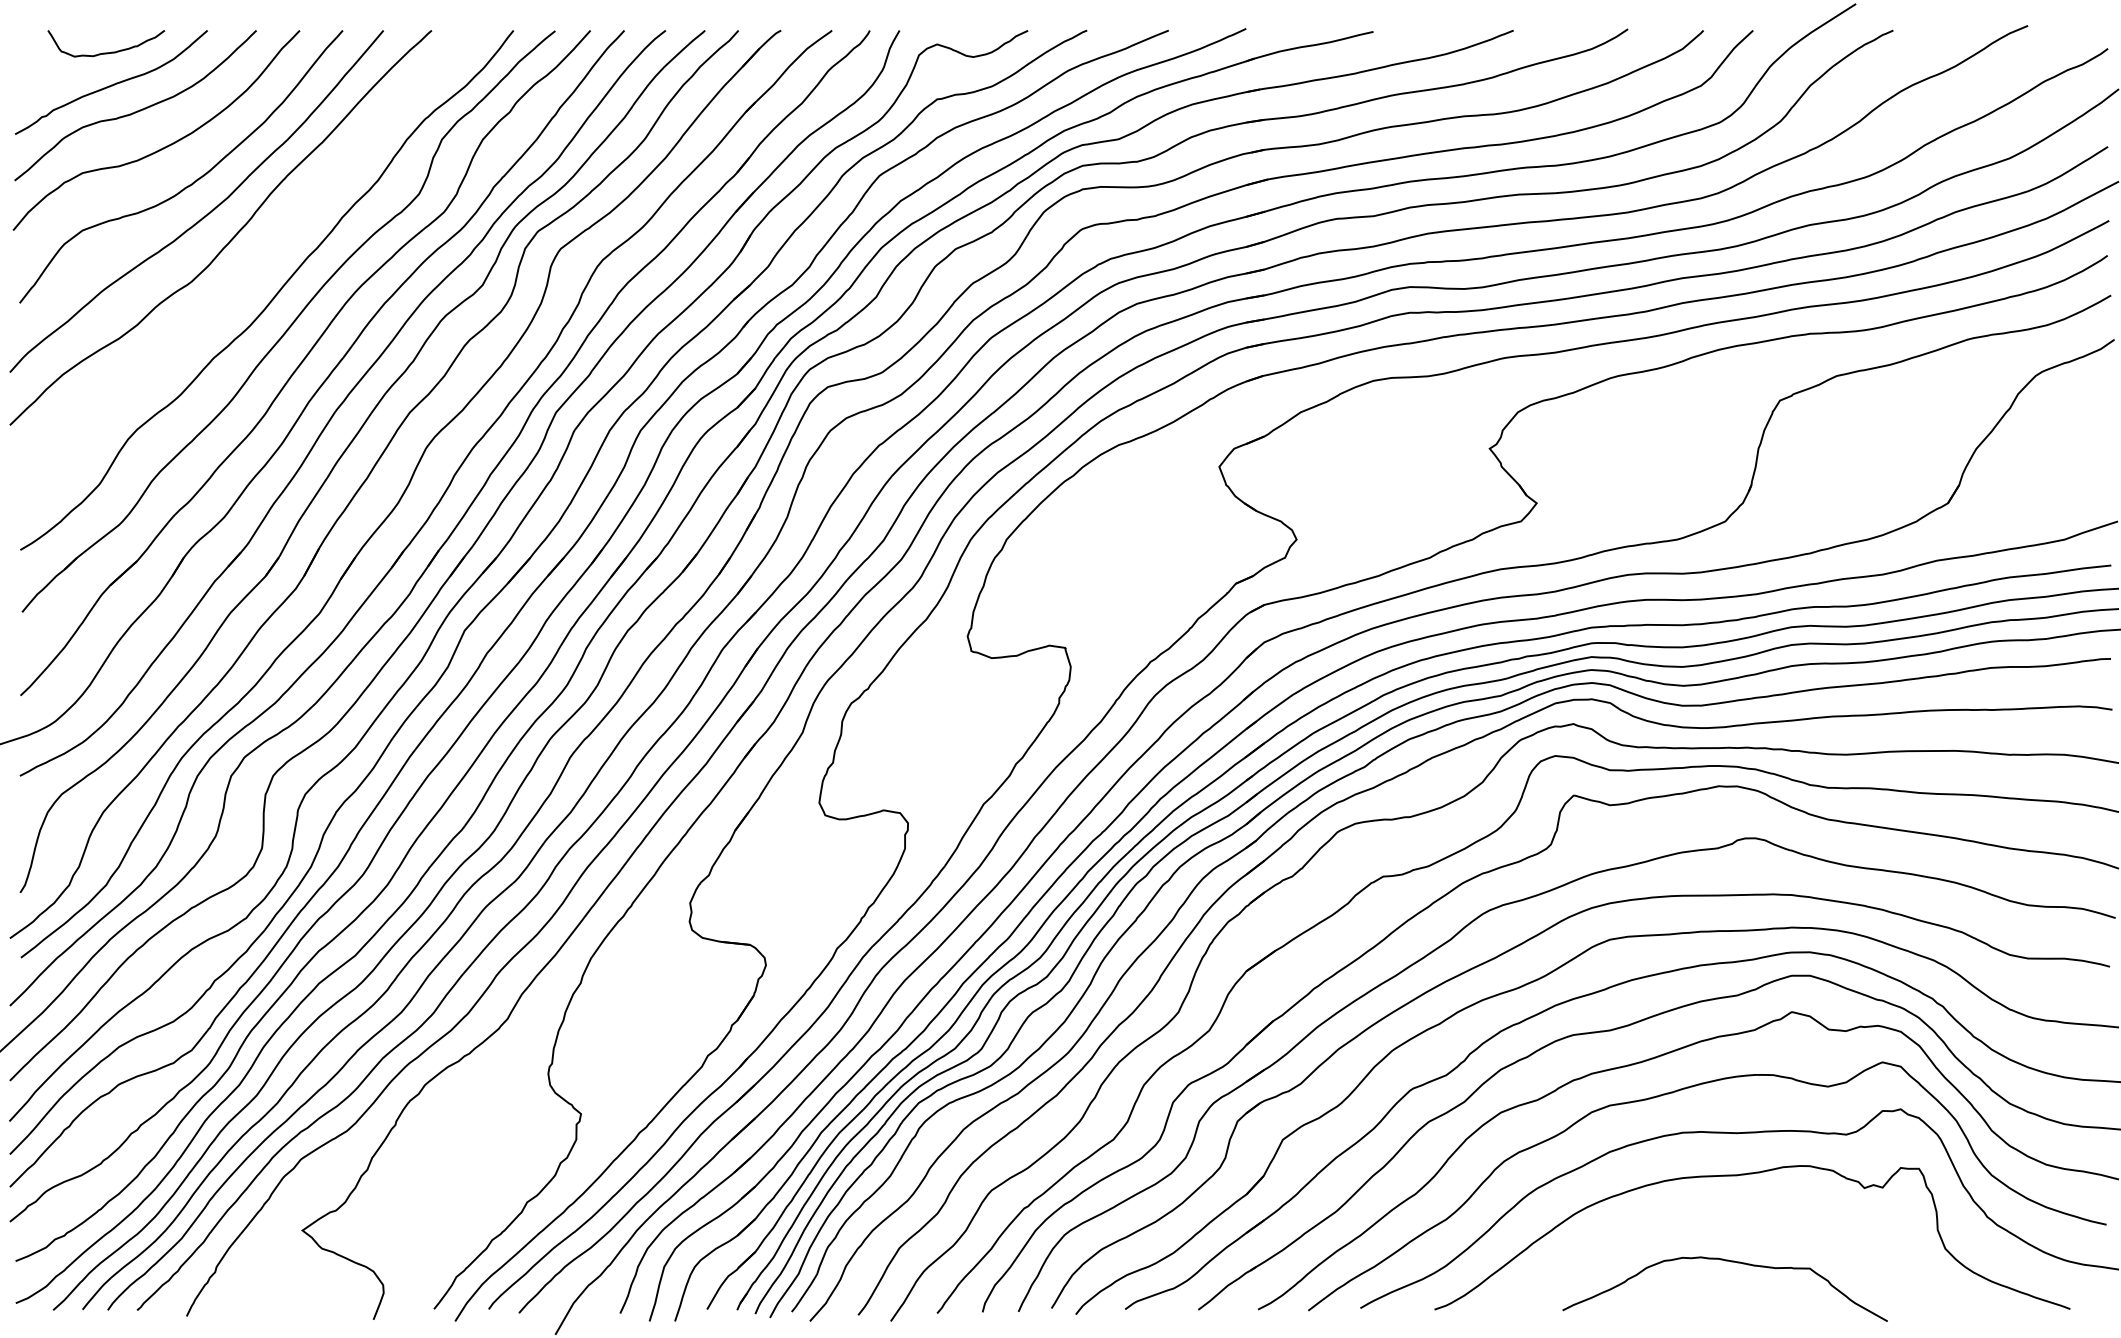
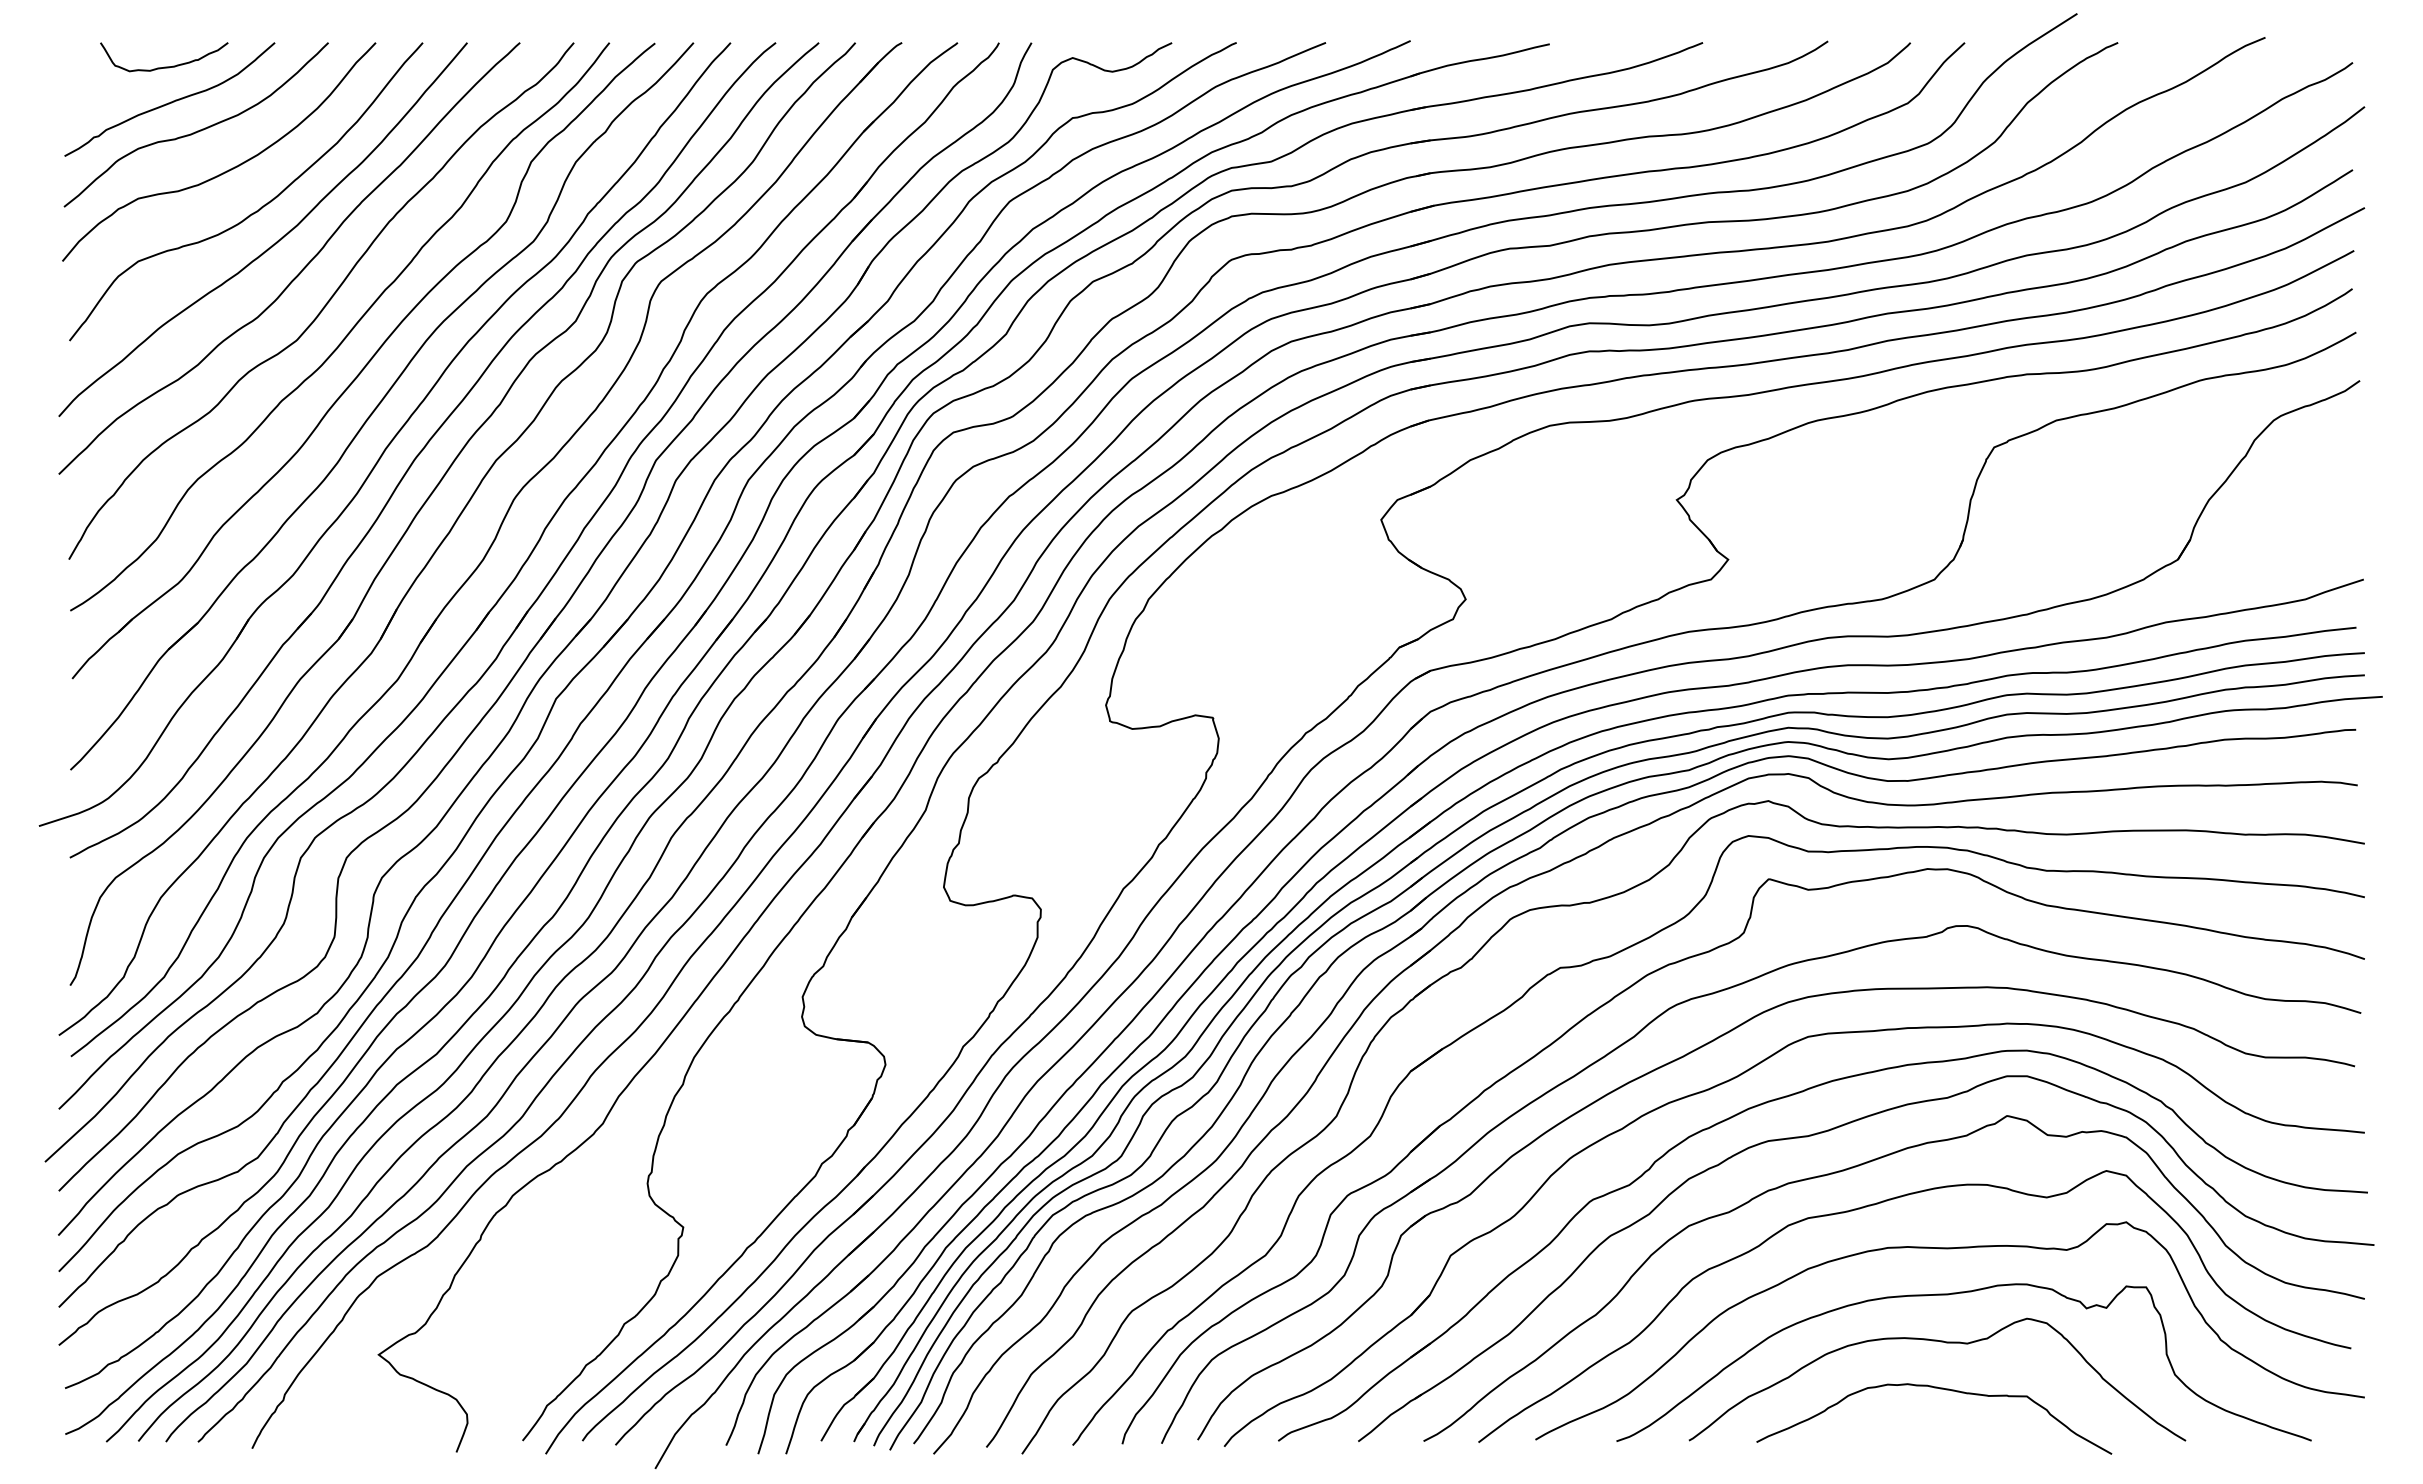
curve: (254, 268) -> (326, 302), added
curve: (1735, 1220) -> (1945, 1343), added

